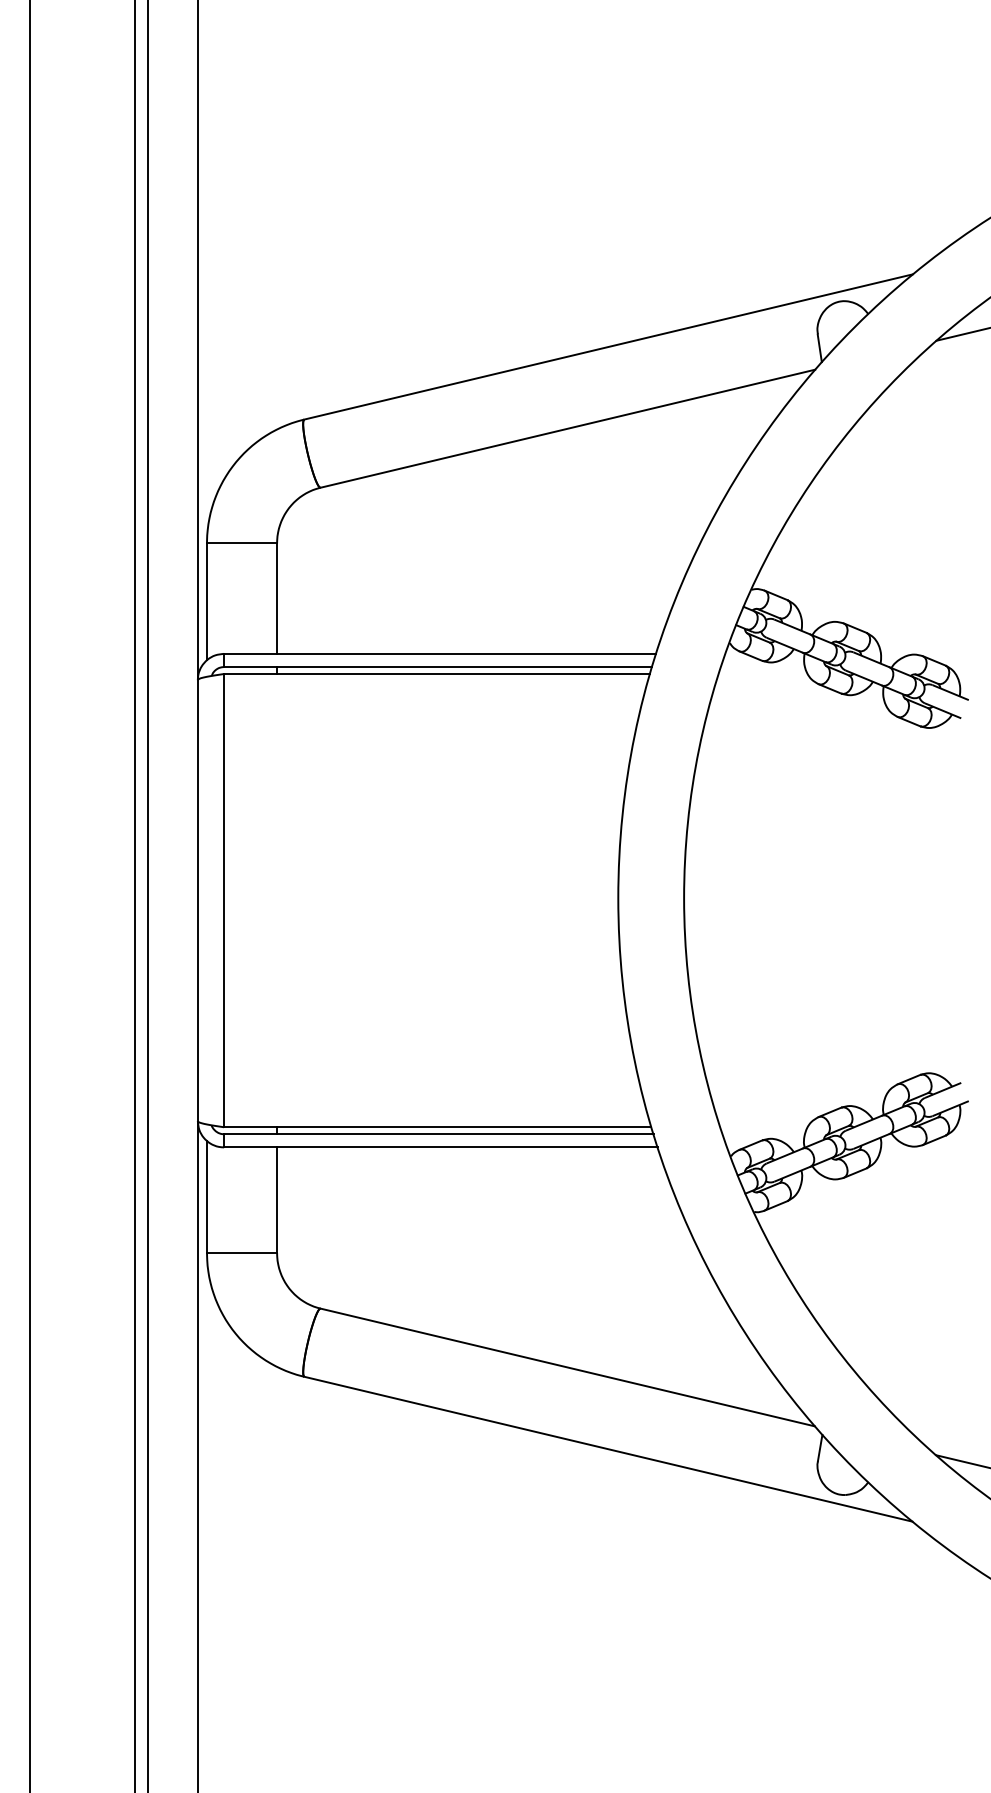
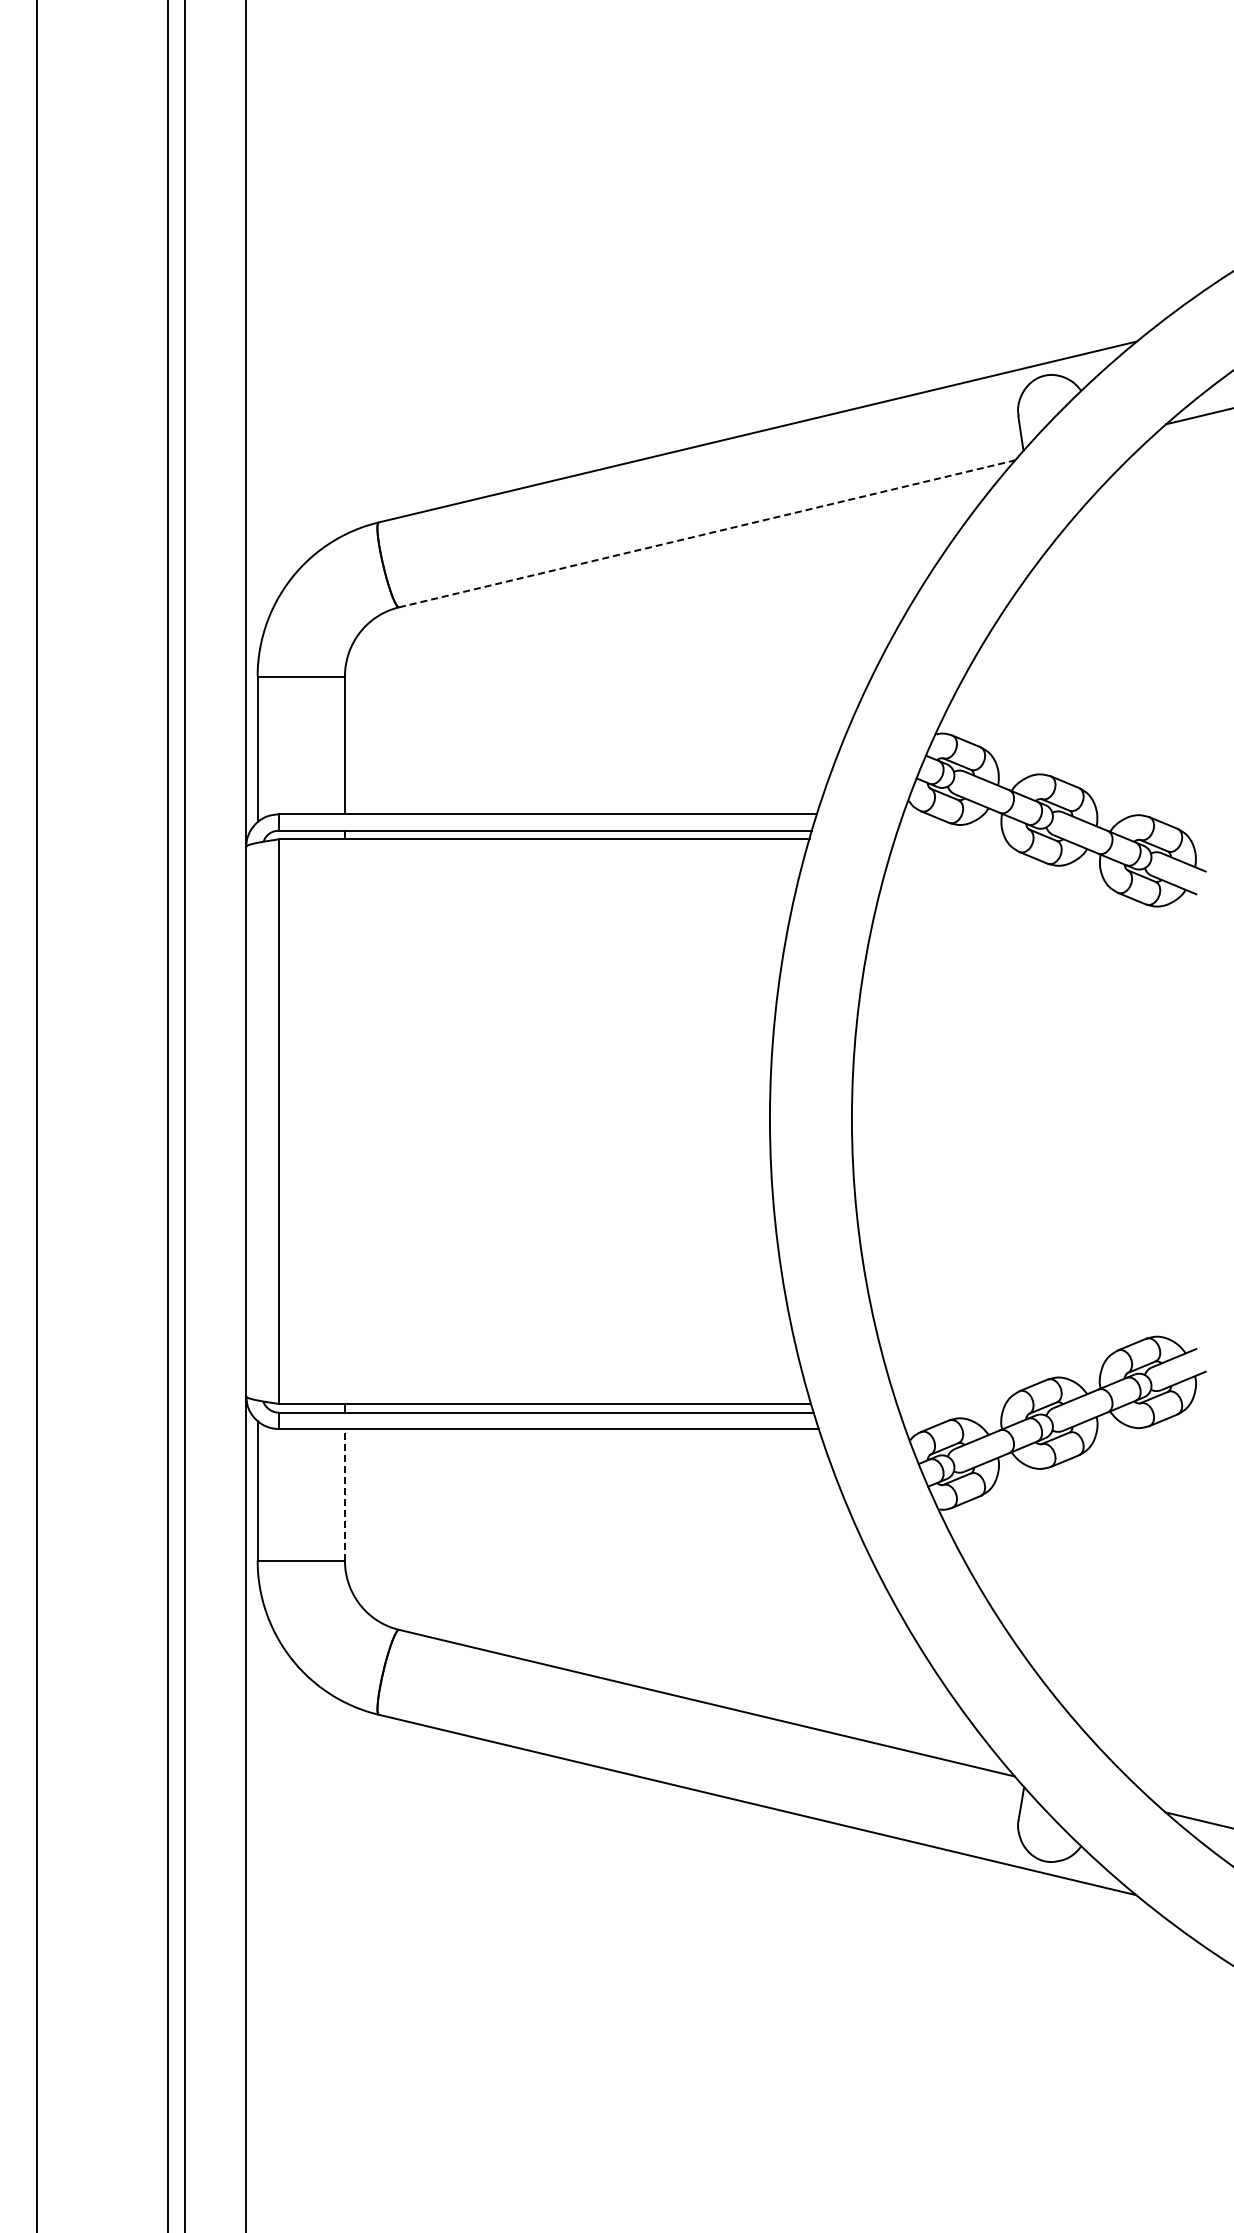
line: (568, 428) -> (707, 533), solid -> dashed
line: (276, 1199) -> (344, 1494), solid -> dashed

